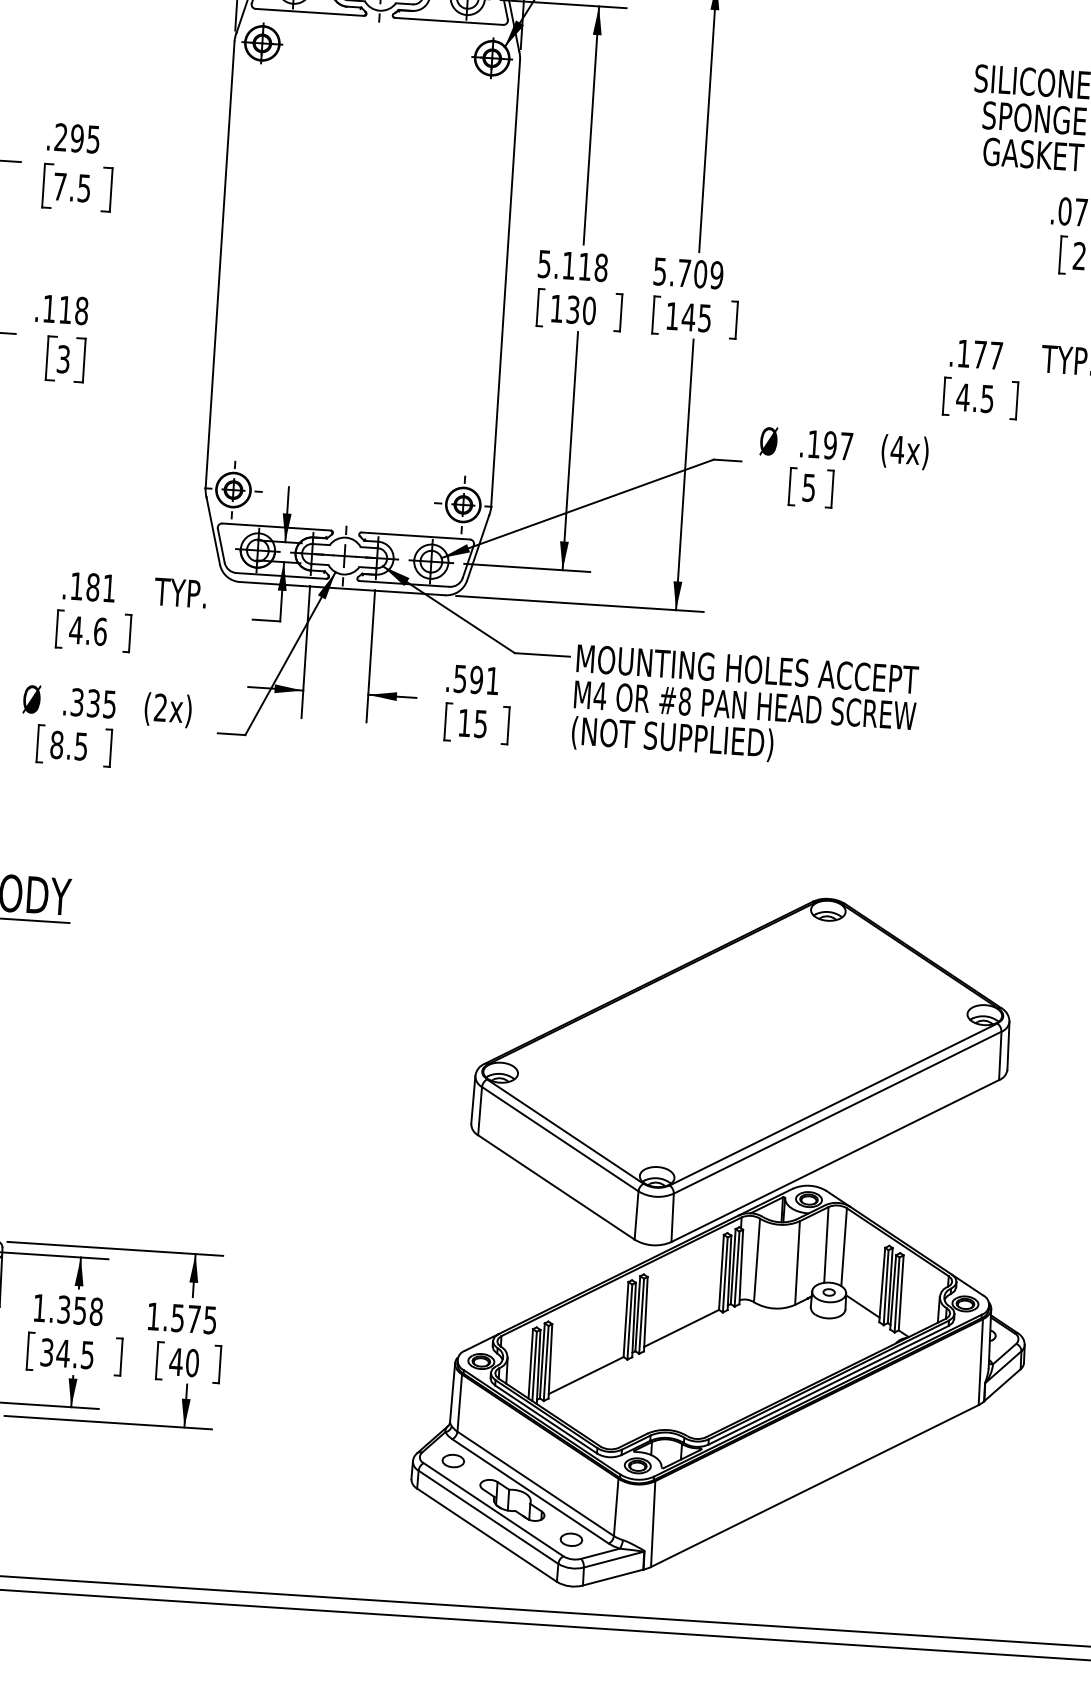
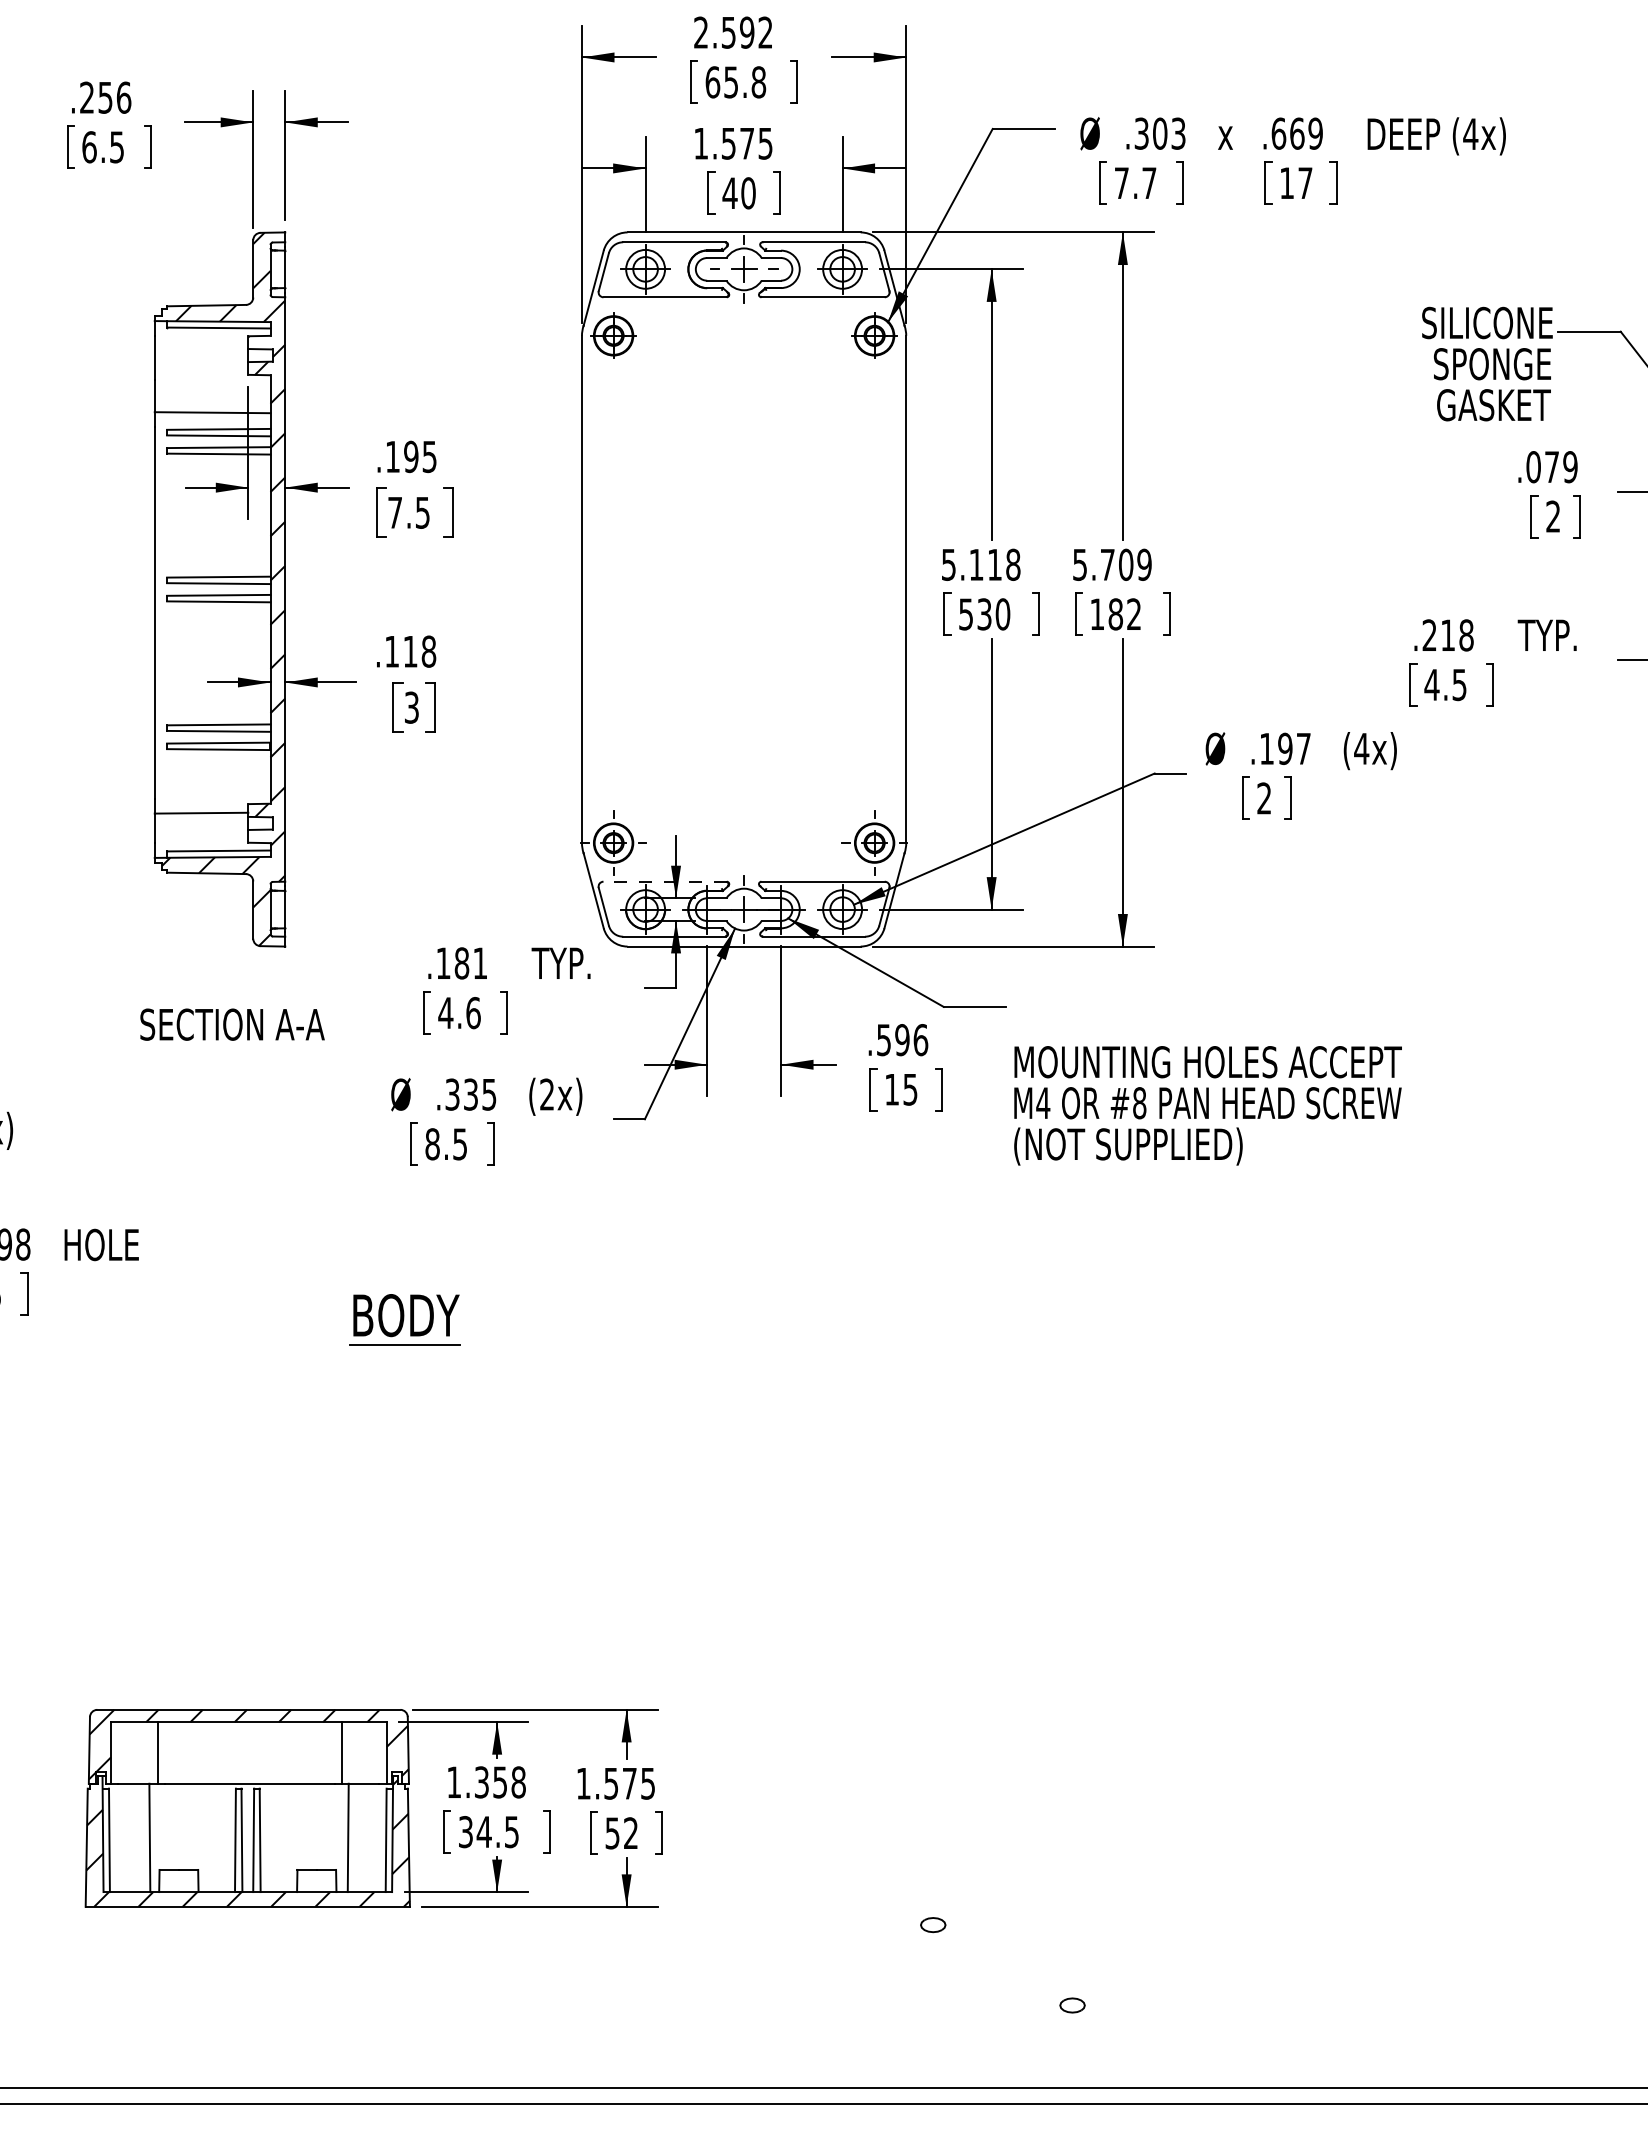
text: (60, 137) -> (392, 456), .295 -> .195
text: (556, 308) -> (965, 614), 130 -> 530
text: (696, 317) -> (1124, 614), 145 -> 182
text: (979, 354) -> (1447, 635), .177 -> .218
text: (809, 487) -> (1264, 798), 5 -> 2
line: (277, 526) -> (665, 881), solid -> dashed
text: (492, 681) -> (920, 1040), .591 -> .596
text: (744, 707) -> (1207, 1105), moved
part: (729, 1244) -> (1229, 1660), removed
text: (184, 1362) -> (621, 1833), 40 -> 52

